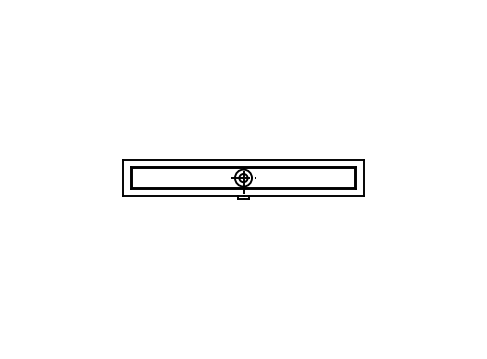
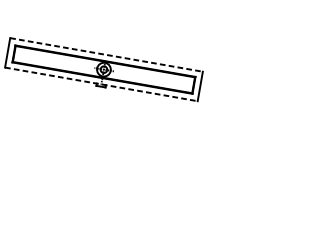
line: (243, 159) -> (106, 54), solid -> dashed
line: (243, 196) -> (101, 84), solid -> dashed

